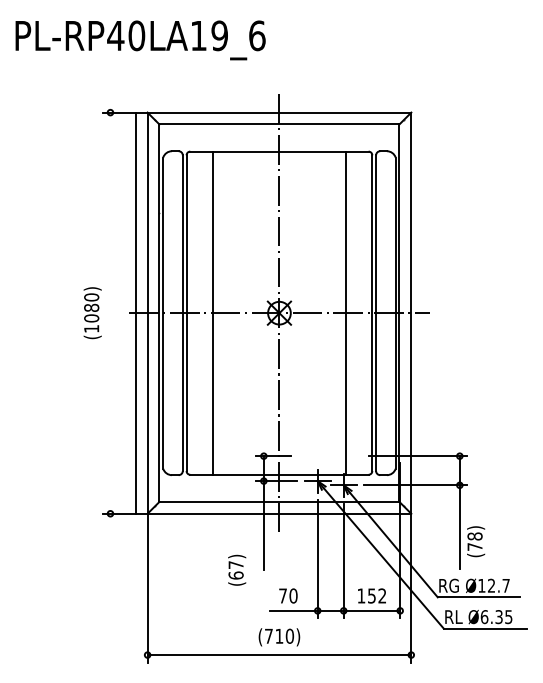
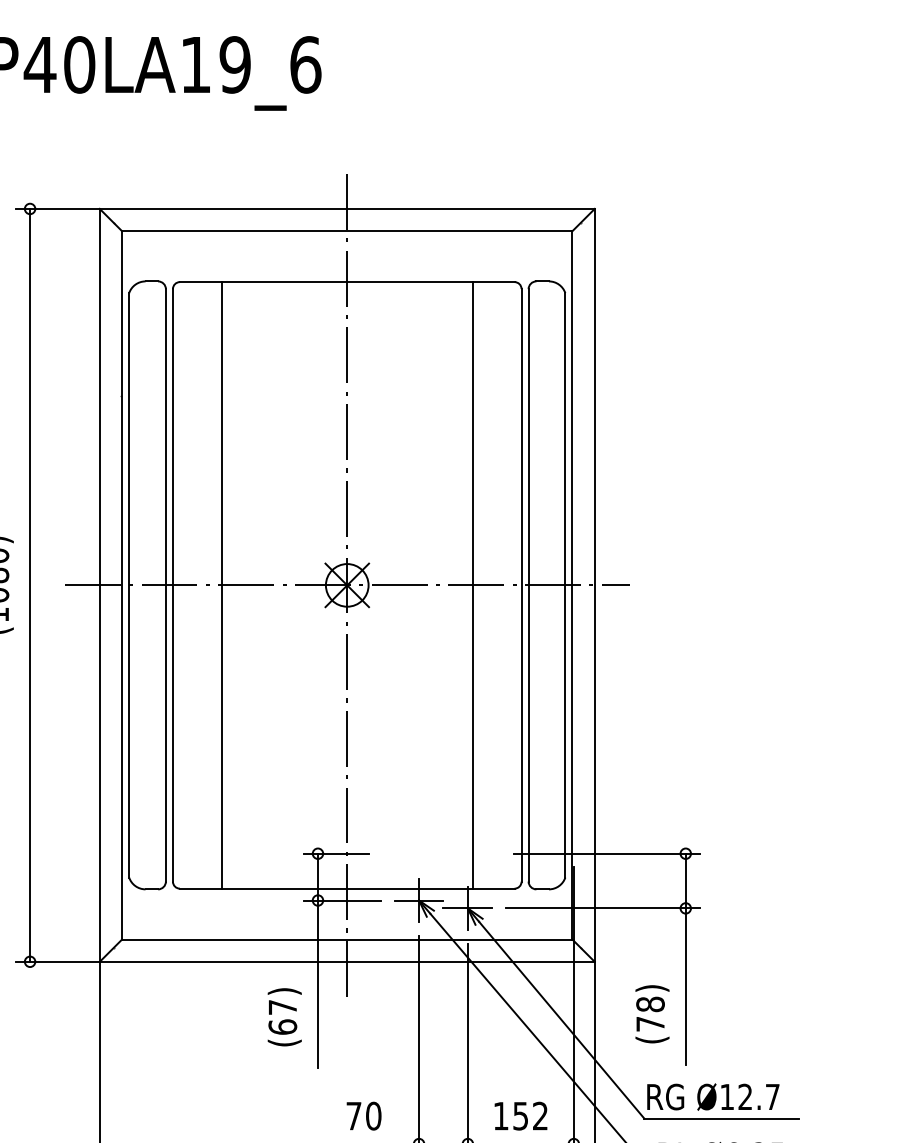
line: (136, 312) -> (30, 584), moved
text: (476, 541) -> (653, 1013), moved
text: (237, 569) -> (285, 1015), moved

